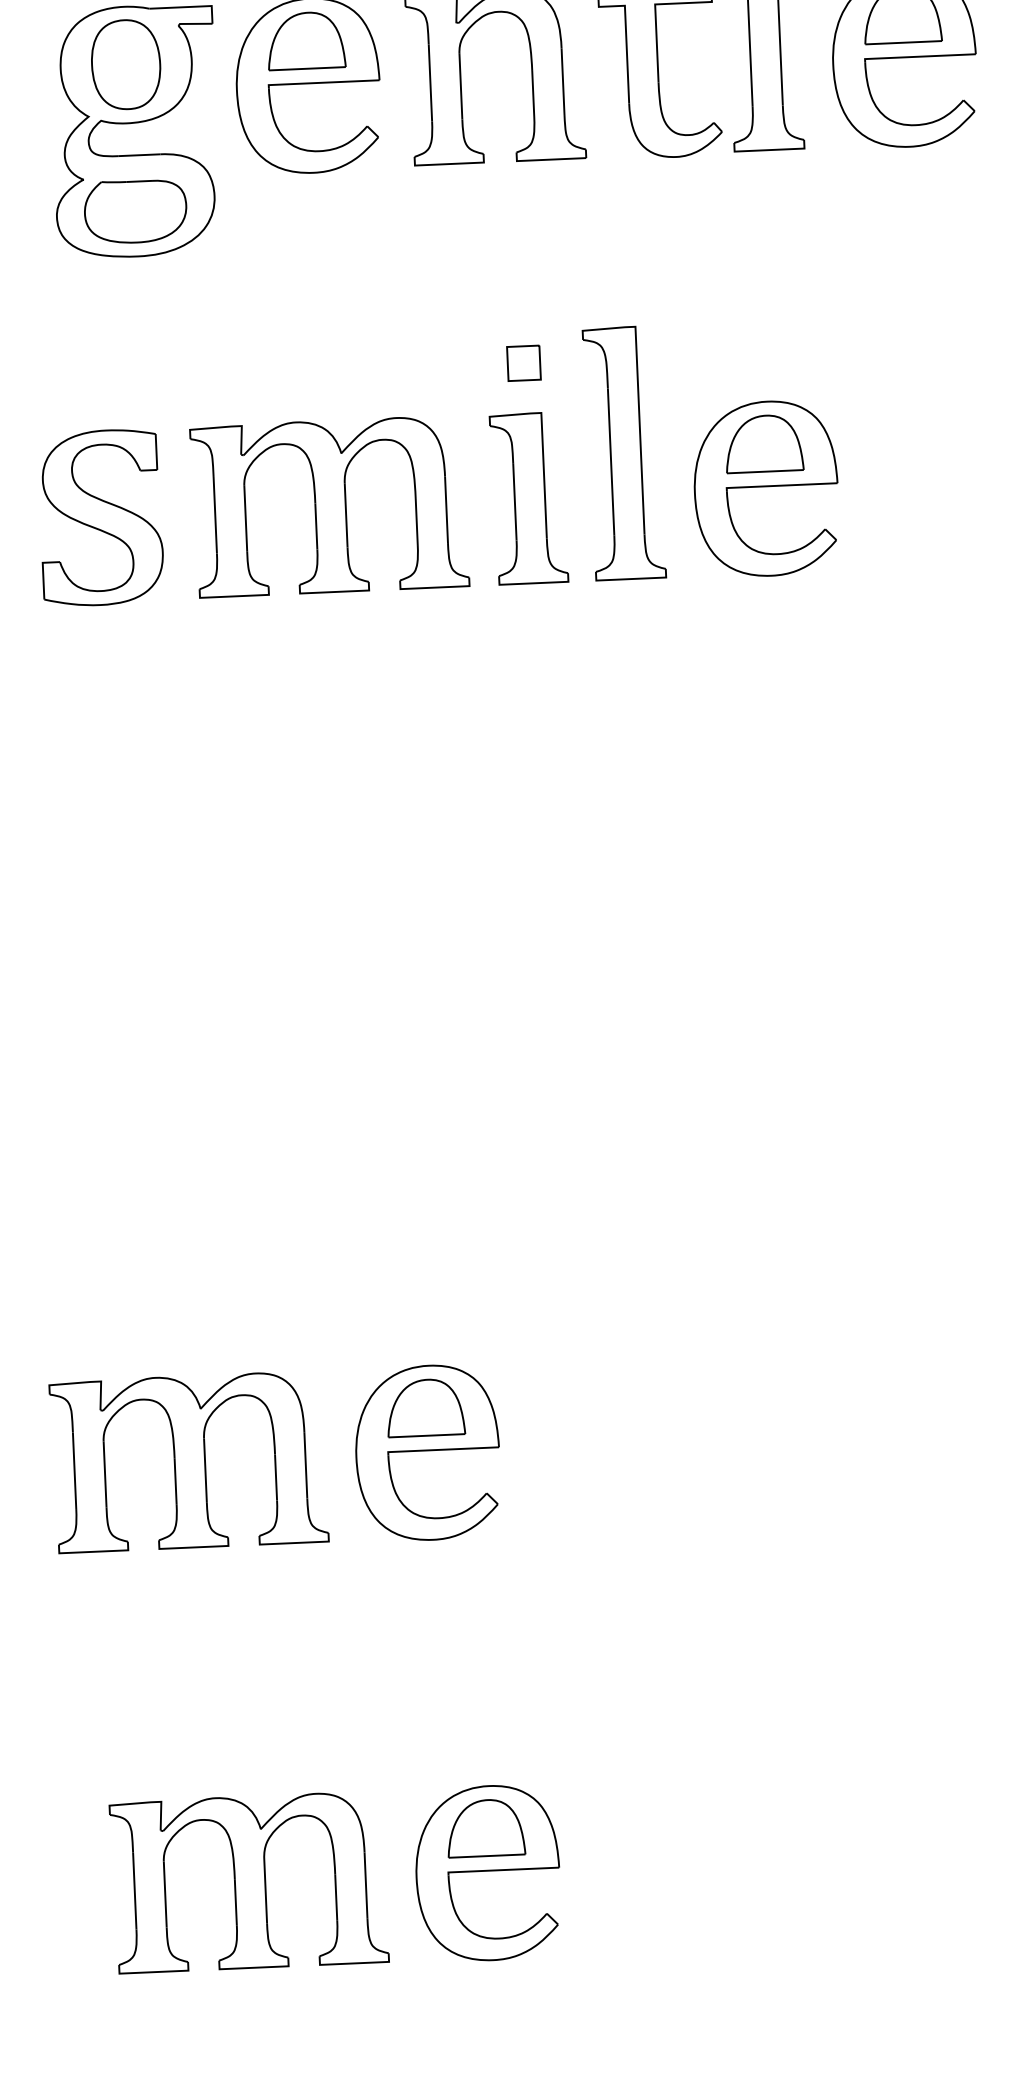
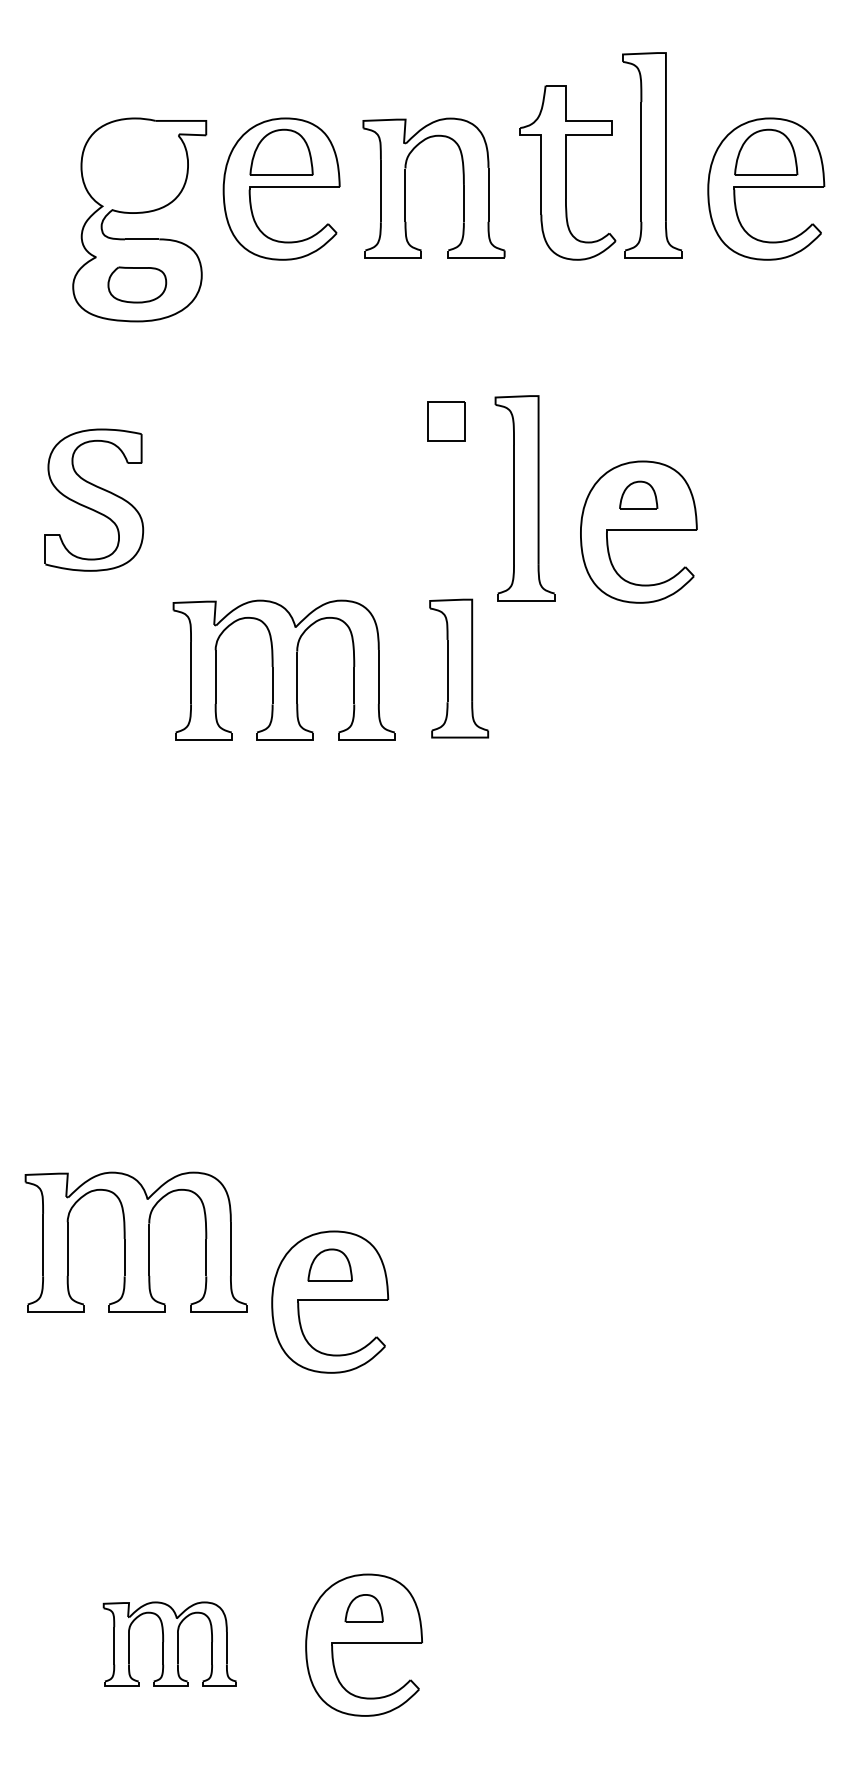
part: (125, 64) -> (134, 165), removed
part: (135, 211) -> (137, 284), size x0.7
part: (523, 362) -> (446, 421), size x1.4
part: (763, 442) -> (638, 494), size x0.6
part: (529, 498) -> (459, 668), moved
part: (328, 505) -> (283, 669), moved
part: (101, 517) -> (94, 499), moved
part: (426, 1406) -> (330, 1264), size x0.7
part: (188, 1461) -> (135, 1241), moved
part: (486, 1828) -> (364, 1608), size x0.6
part: (248, 1881) -> (169, 1643), size x0.6

